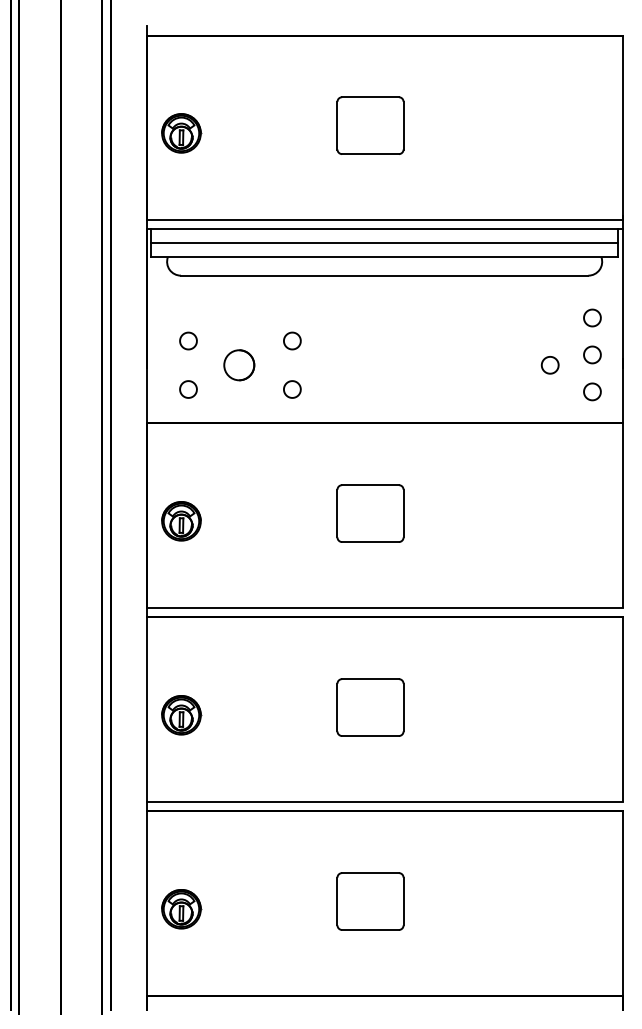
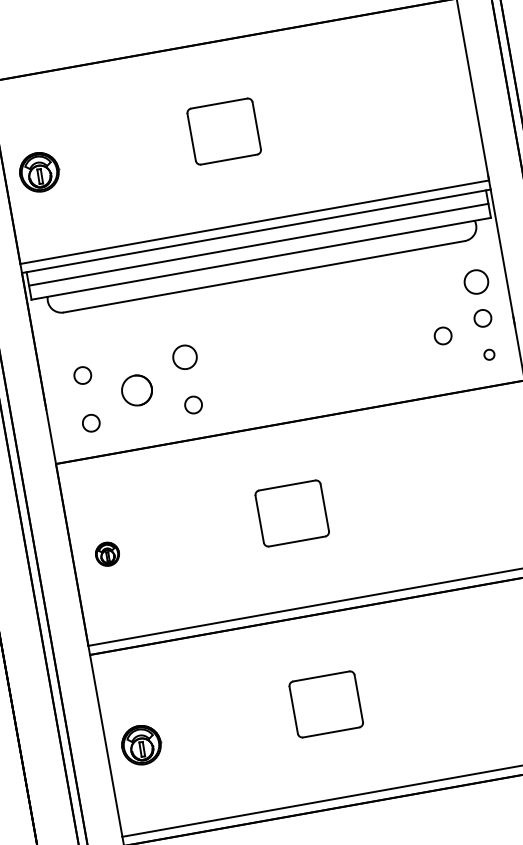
part: (592, 317) -> (476, 281), size x1.4
part: (292, 340) -> (185, 356), size x1.4
part: (592, 391) -> (489, 354), size x0.6
part: (181, 521) -> (107, 554), size x0.6

